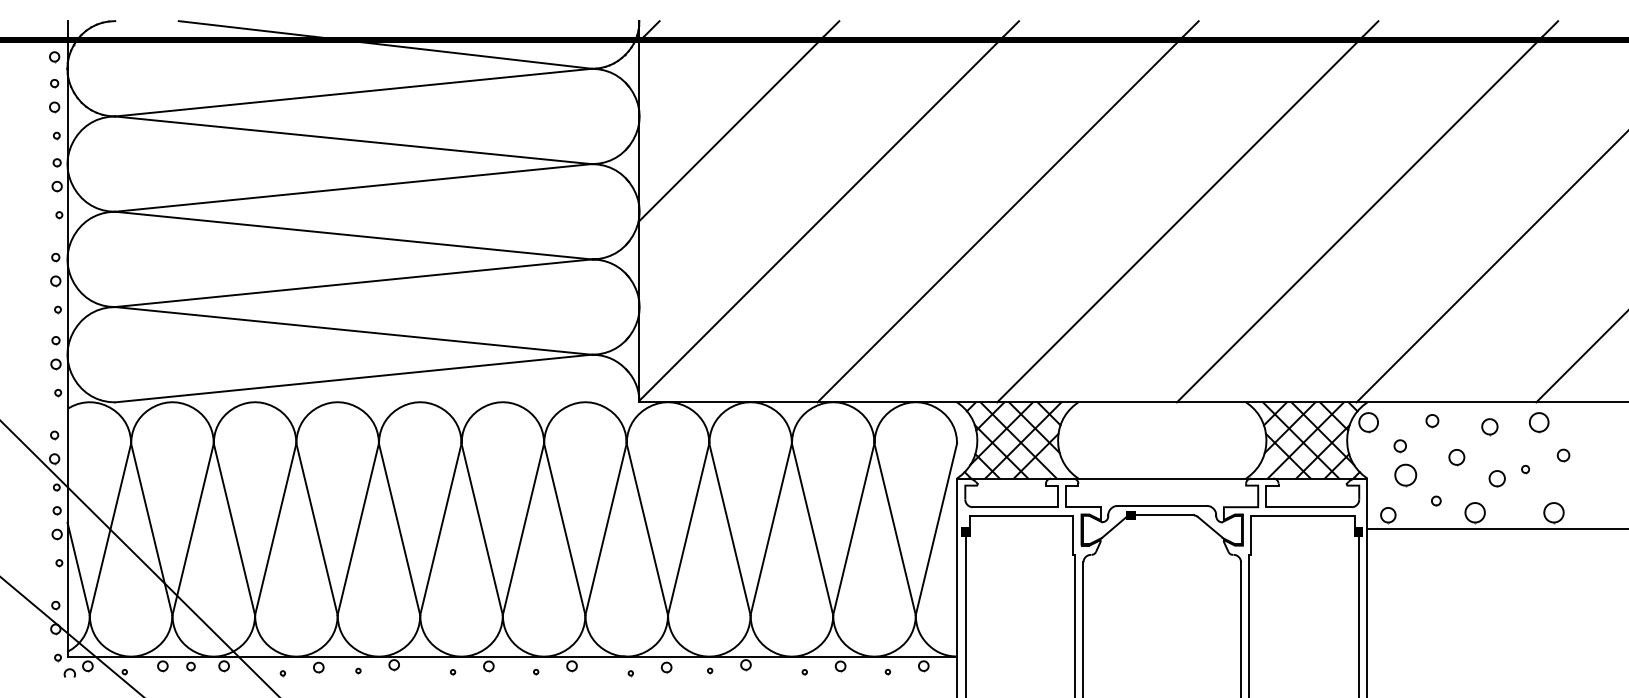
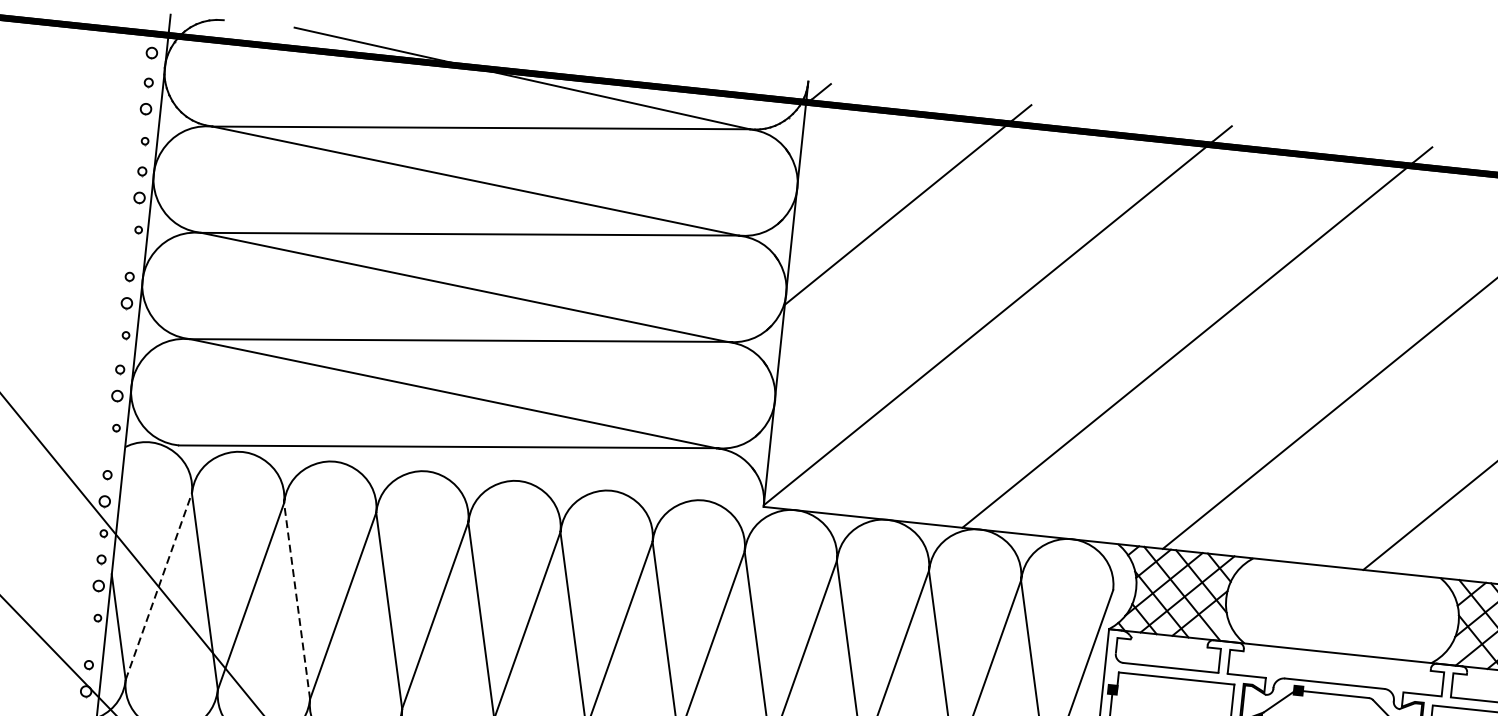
line: (110, 528) -> (158, 585), solid -> dashed
line: (234, 528) -> (297, 600), solid -> dashed

